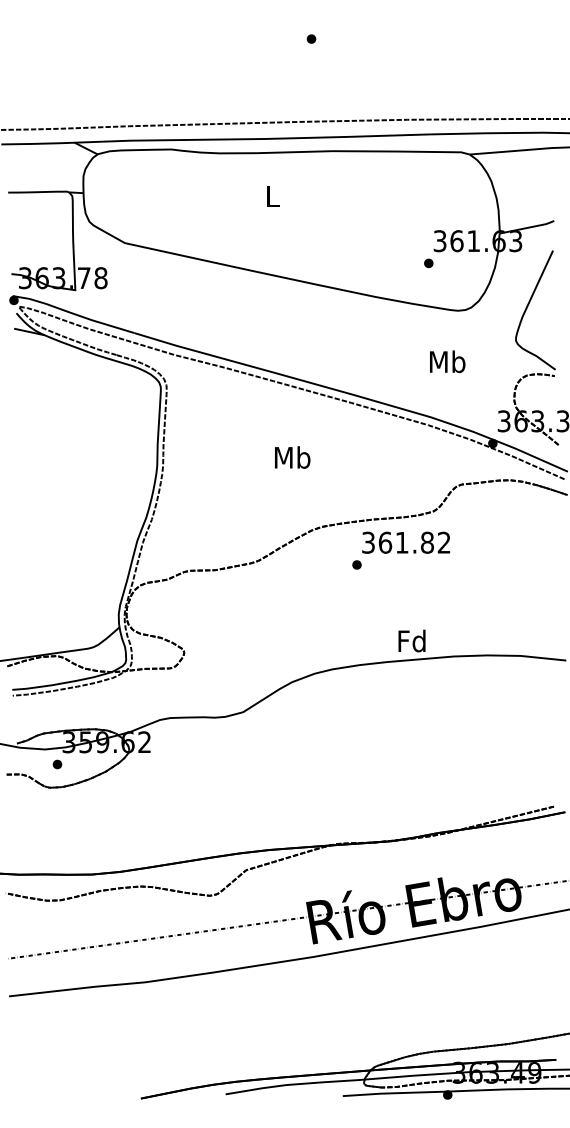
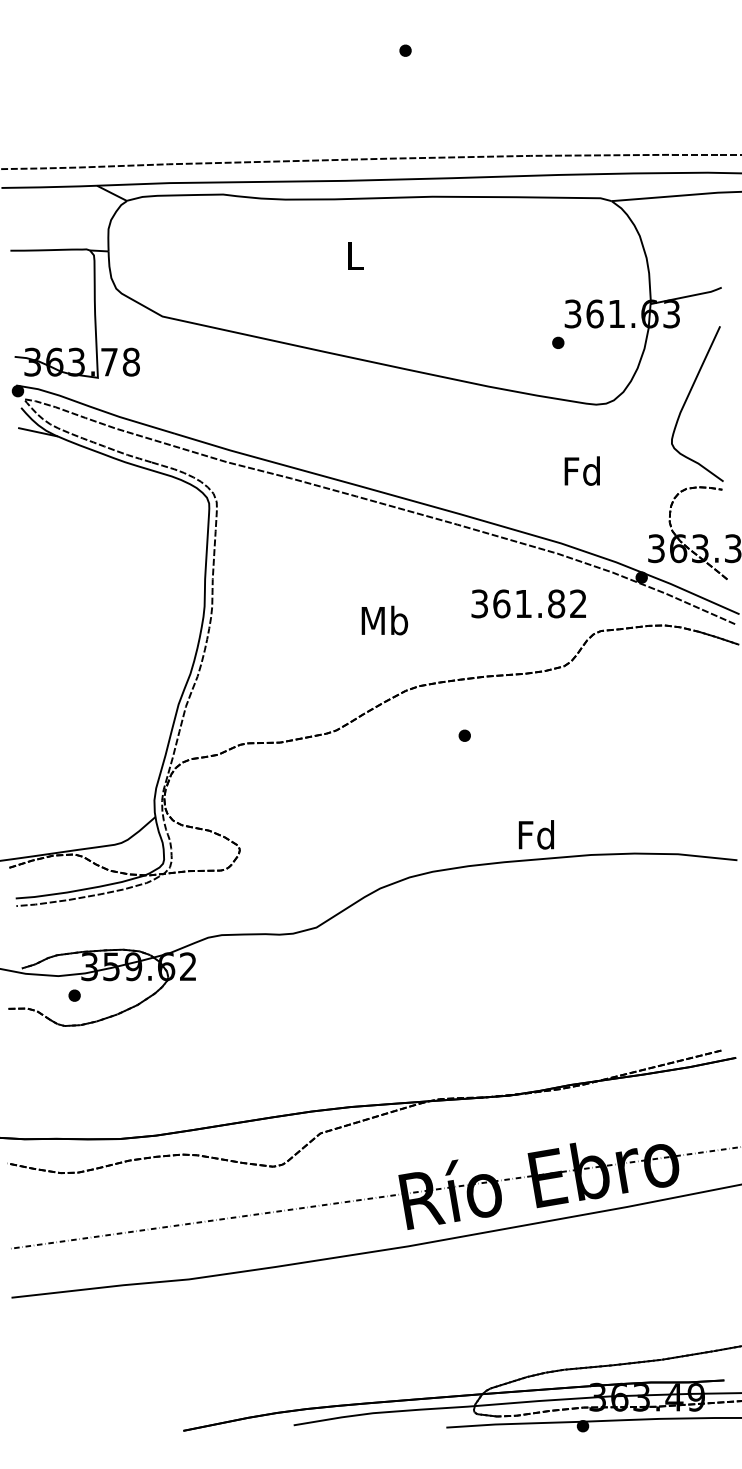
text: (447, 361) -> (582, 470), Mb -> Fd
text: (292, 457) -> (384, 620), moved
text: (405, 542) -> (527, 603), moved

